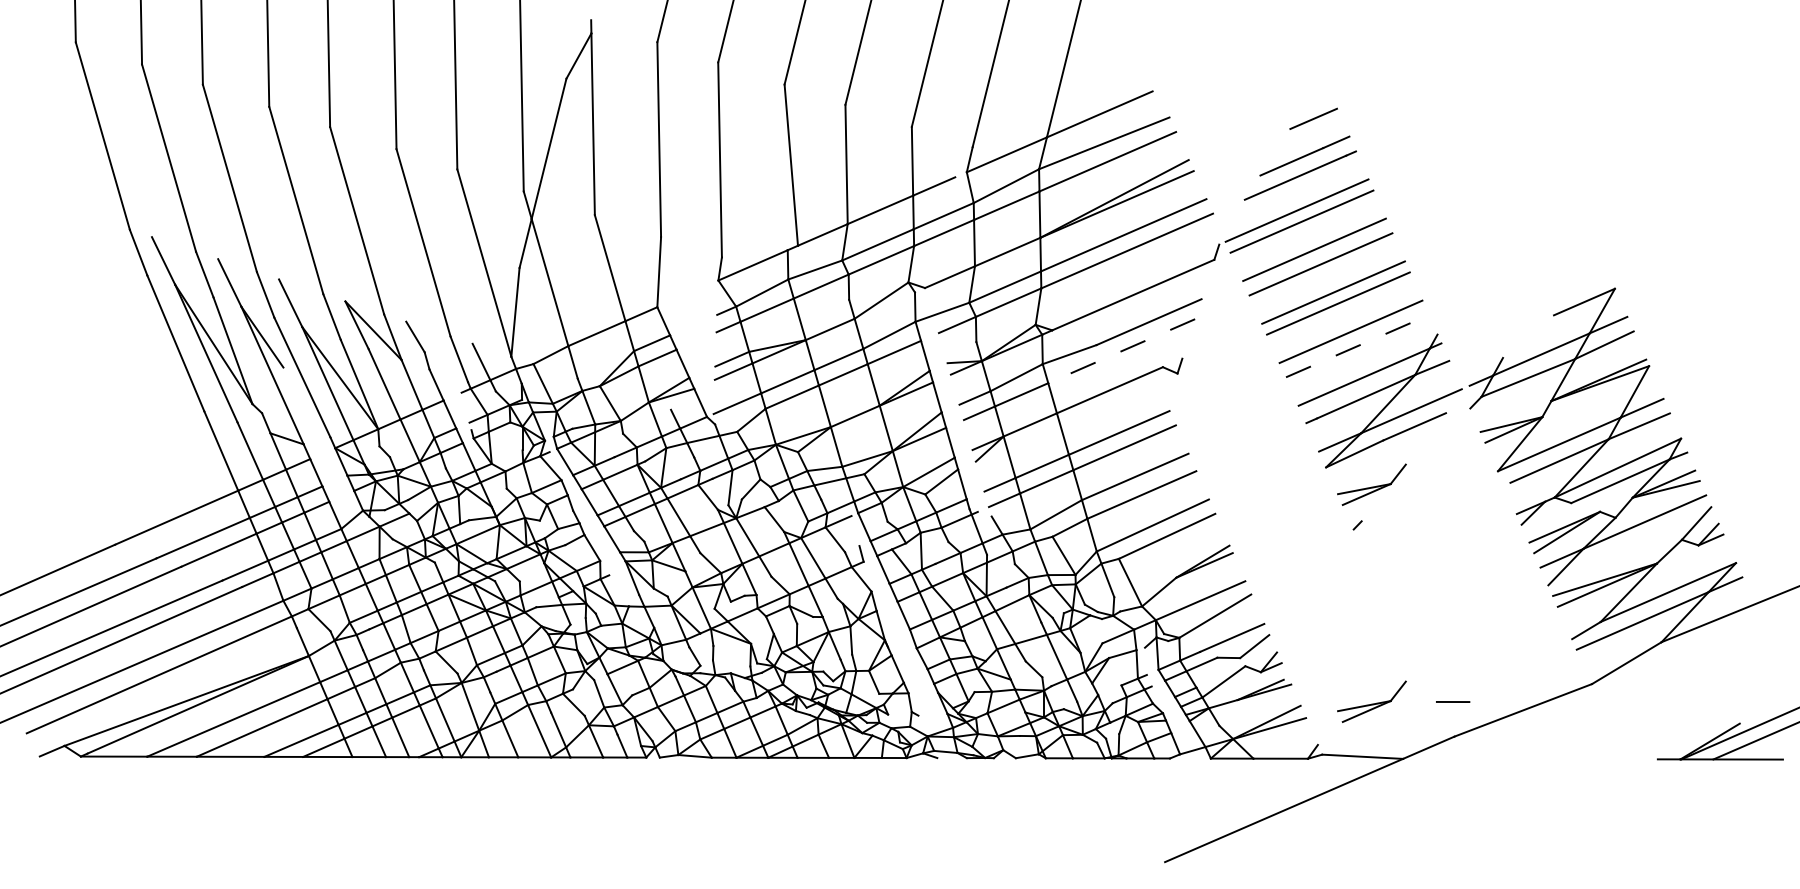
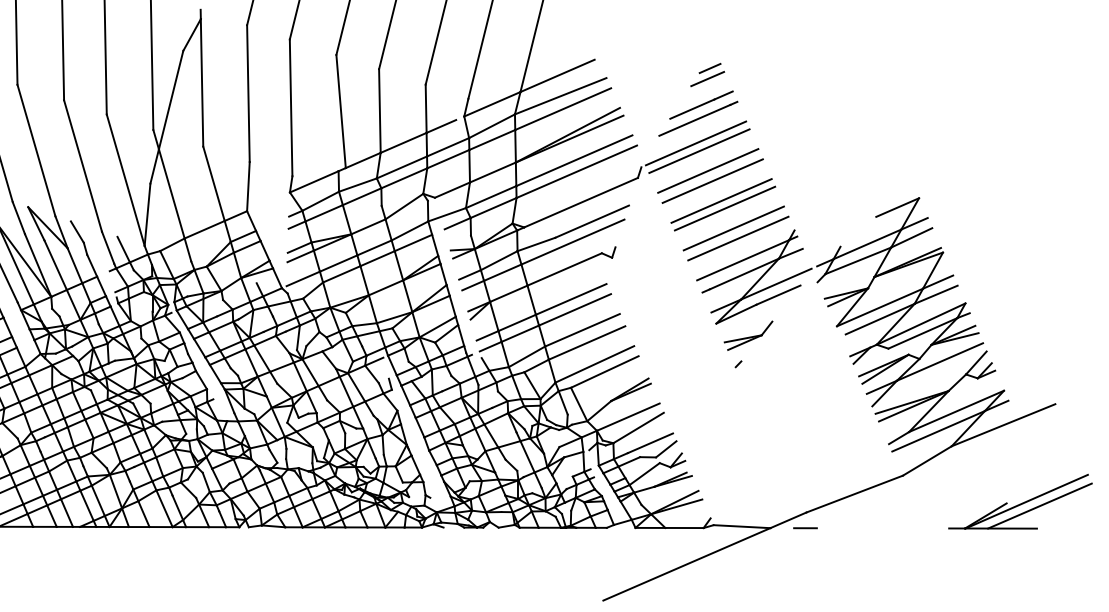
line: (1316, 103) -> (709, 68), added
line: (1357, 346) -> (738, 238), dashed -> solid
line: (1121, 351) -> (572, 242), dashed -> solid
part: (1371, 701) -> (748, 487), removed
line: (1453, 701) -> (805, 527), moved

